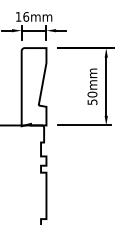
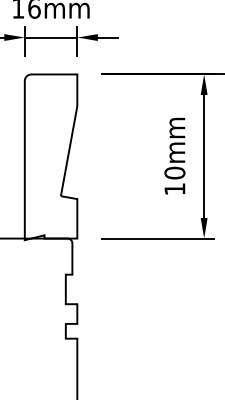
text: (92, 101) -> (174, 187), 50mm -> 10mm

